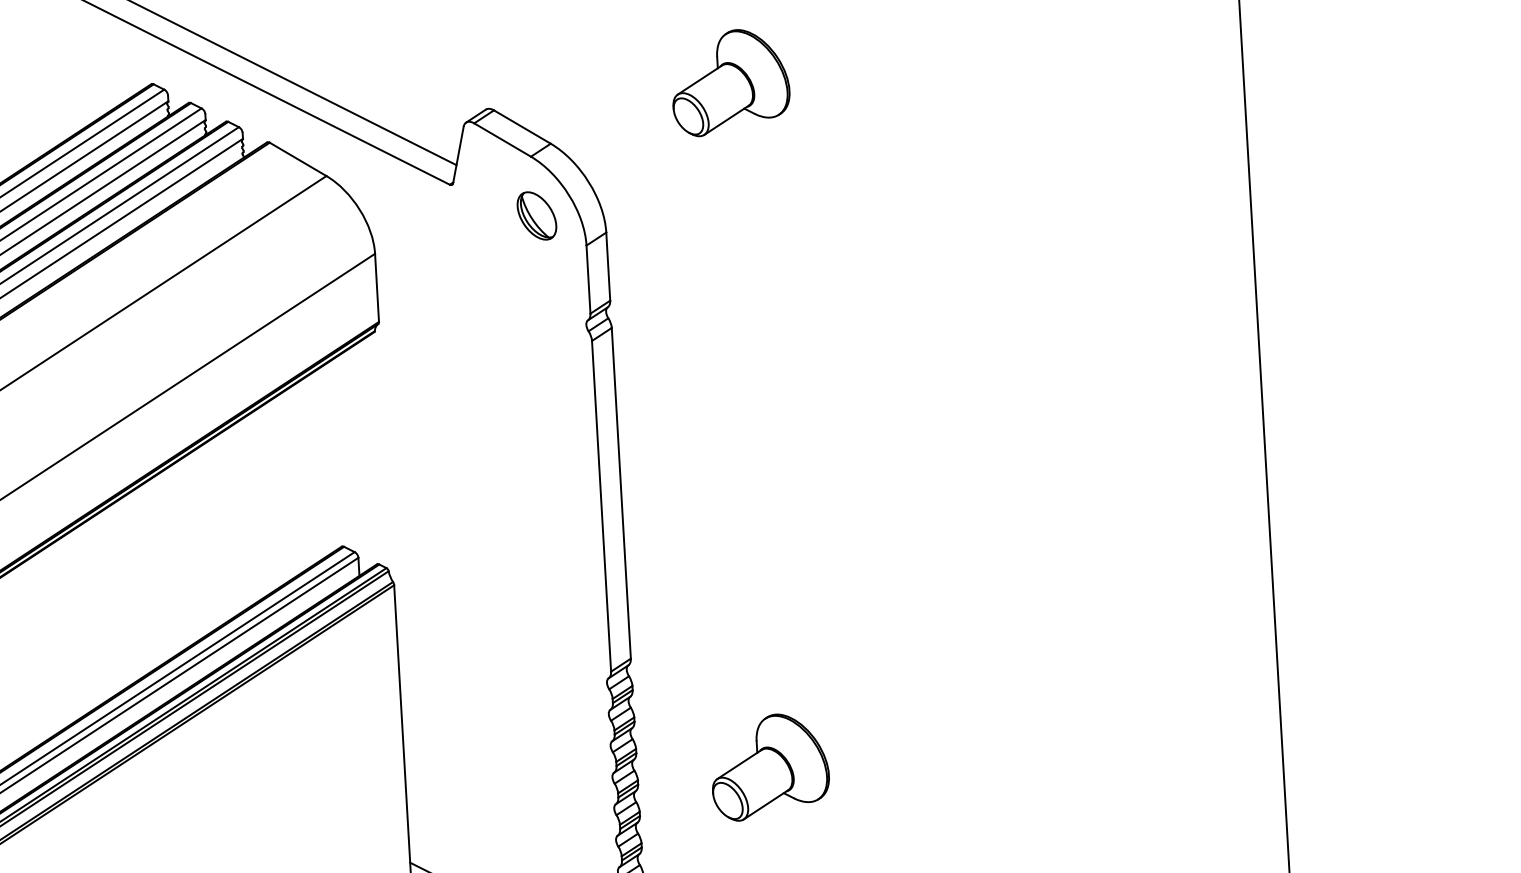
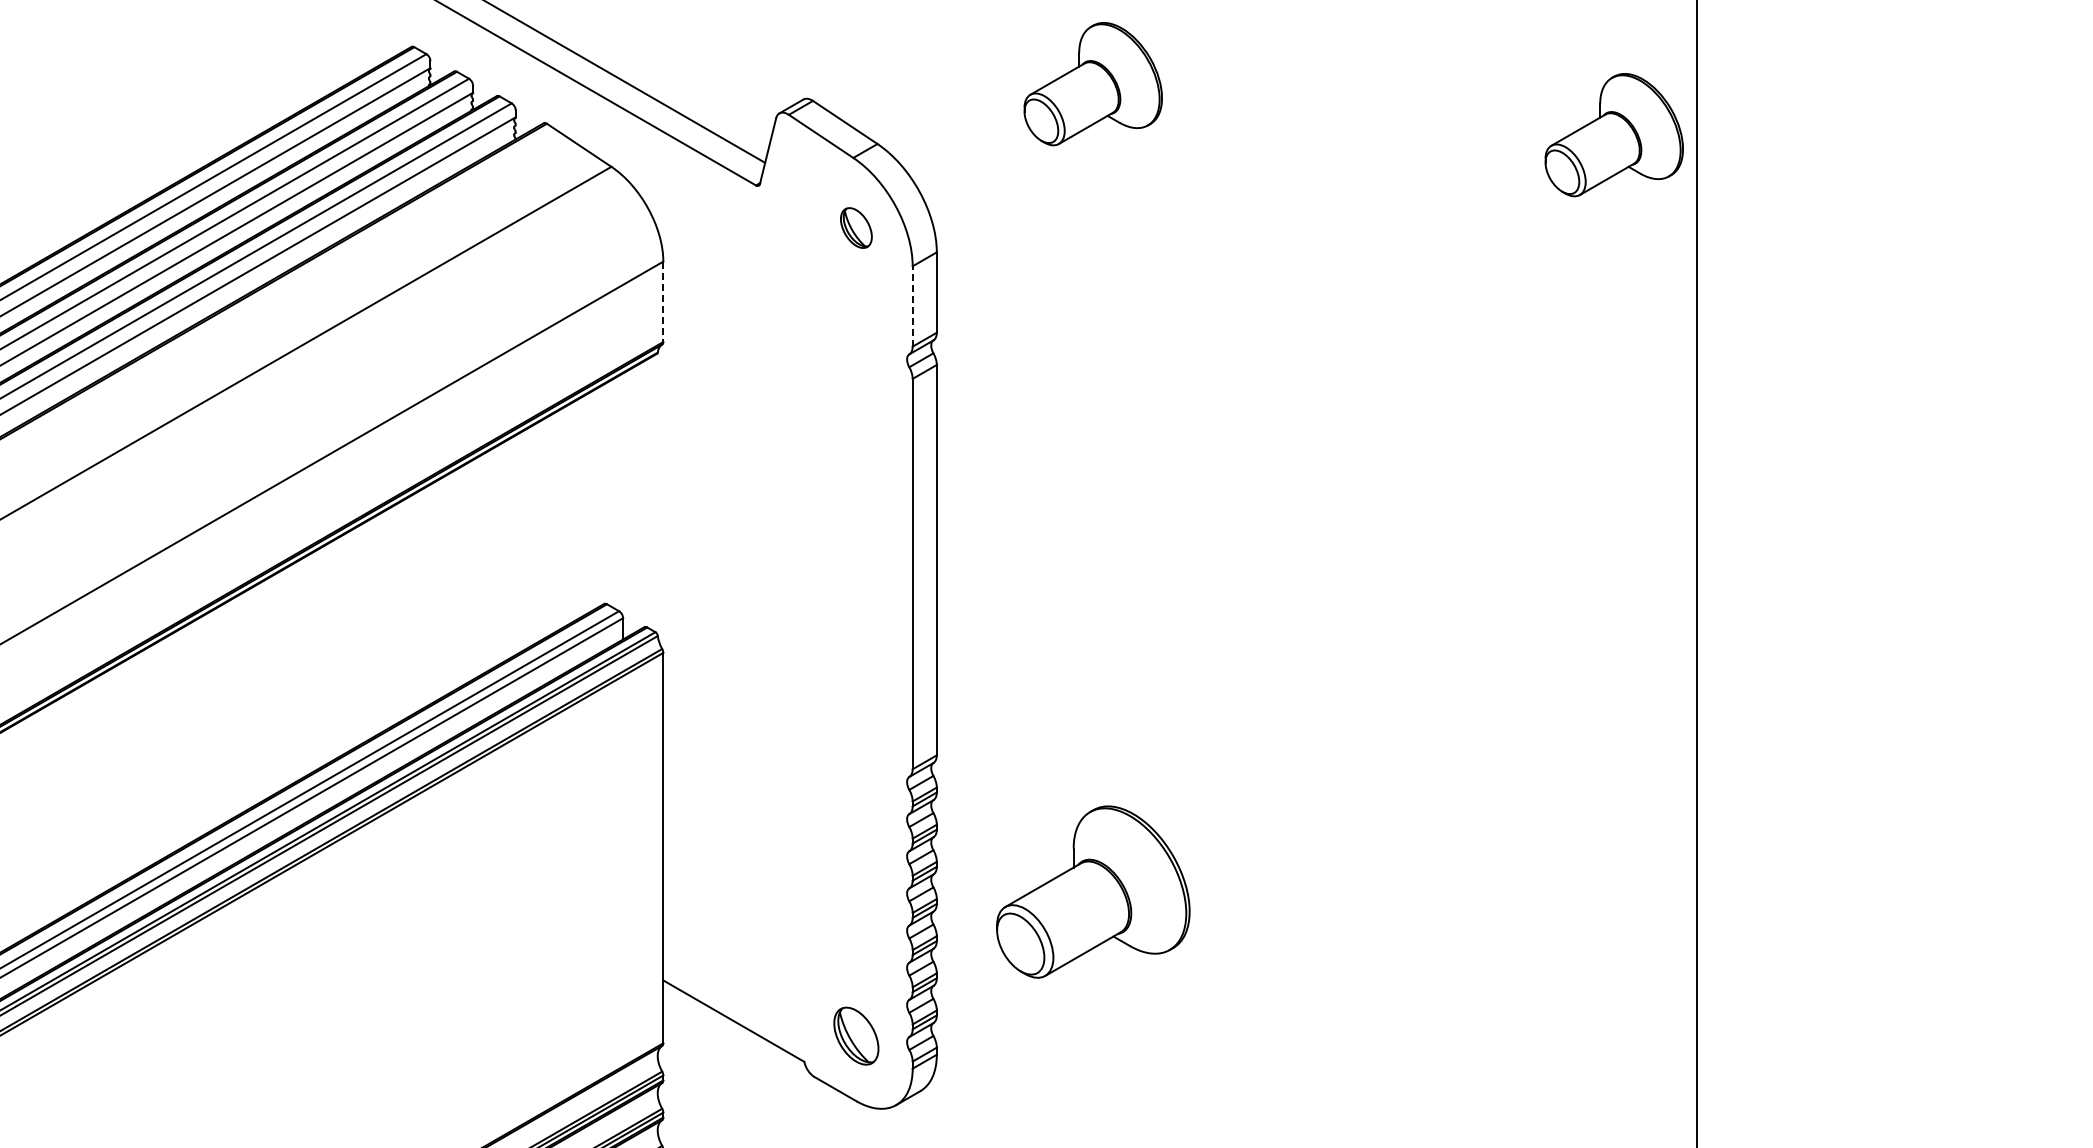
part: (1173, 100) -> (1613, 135), added
part: (537, 215) -> (856, 227), size x0.7
line: (588, 278) -> (912, 305), solid -> dashed
line: (377, 288) -> (663, 302), solid -> dashed
part: (769, 767) -> (1092, 892), size x1.4

